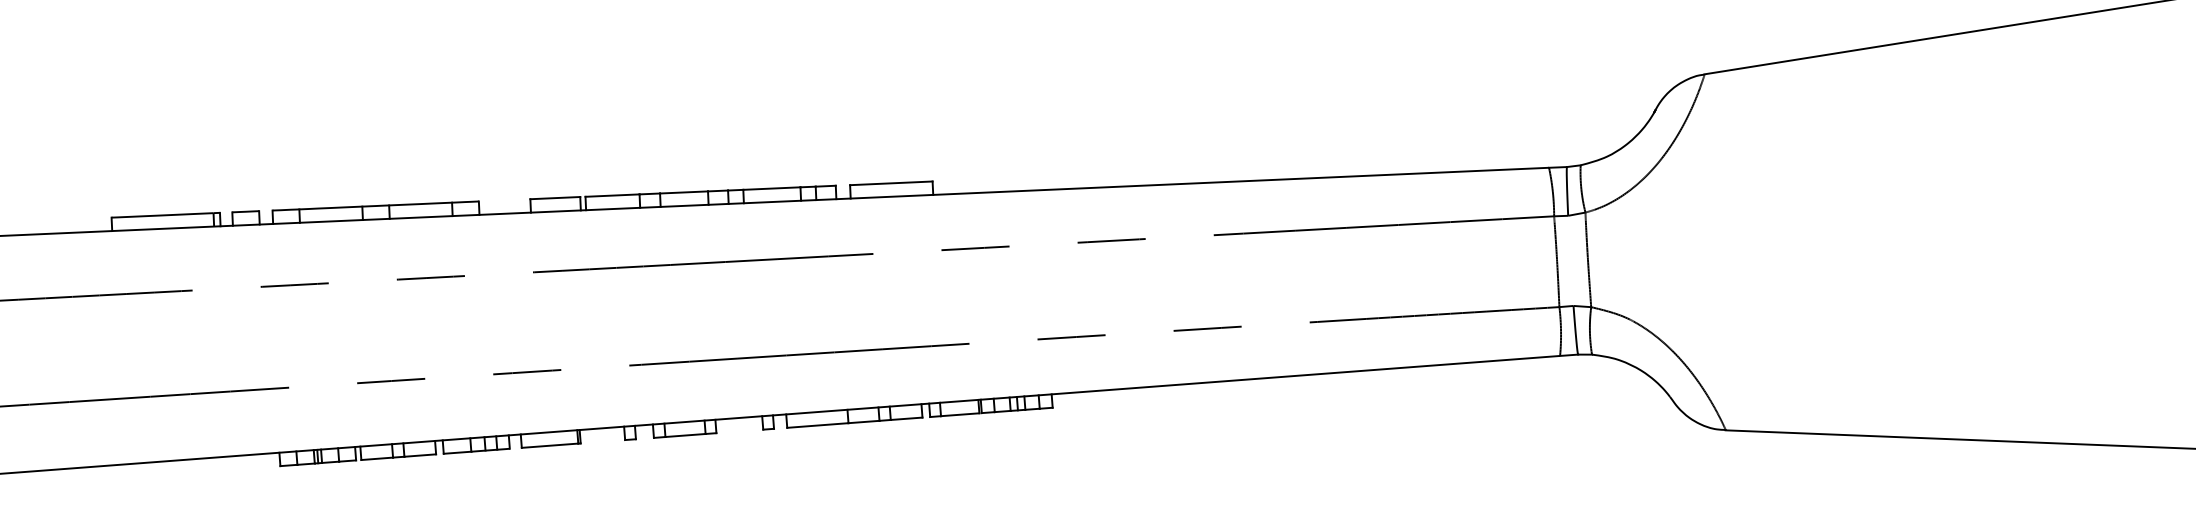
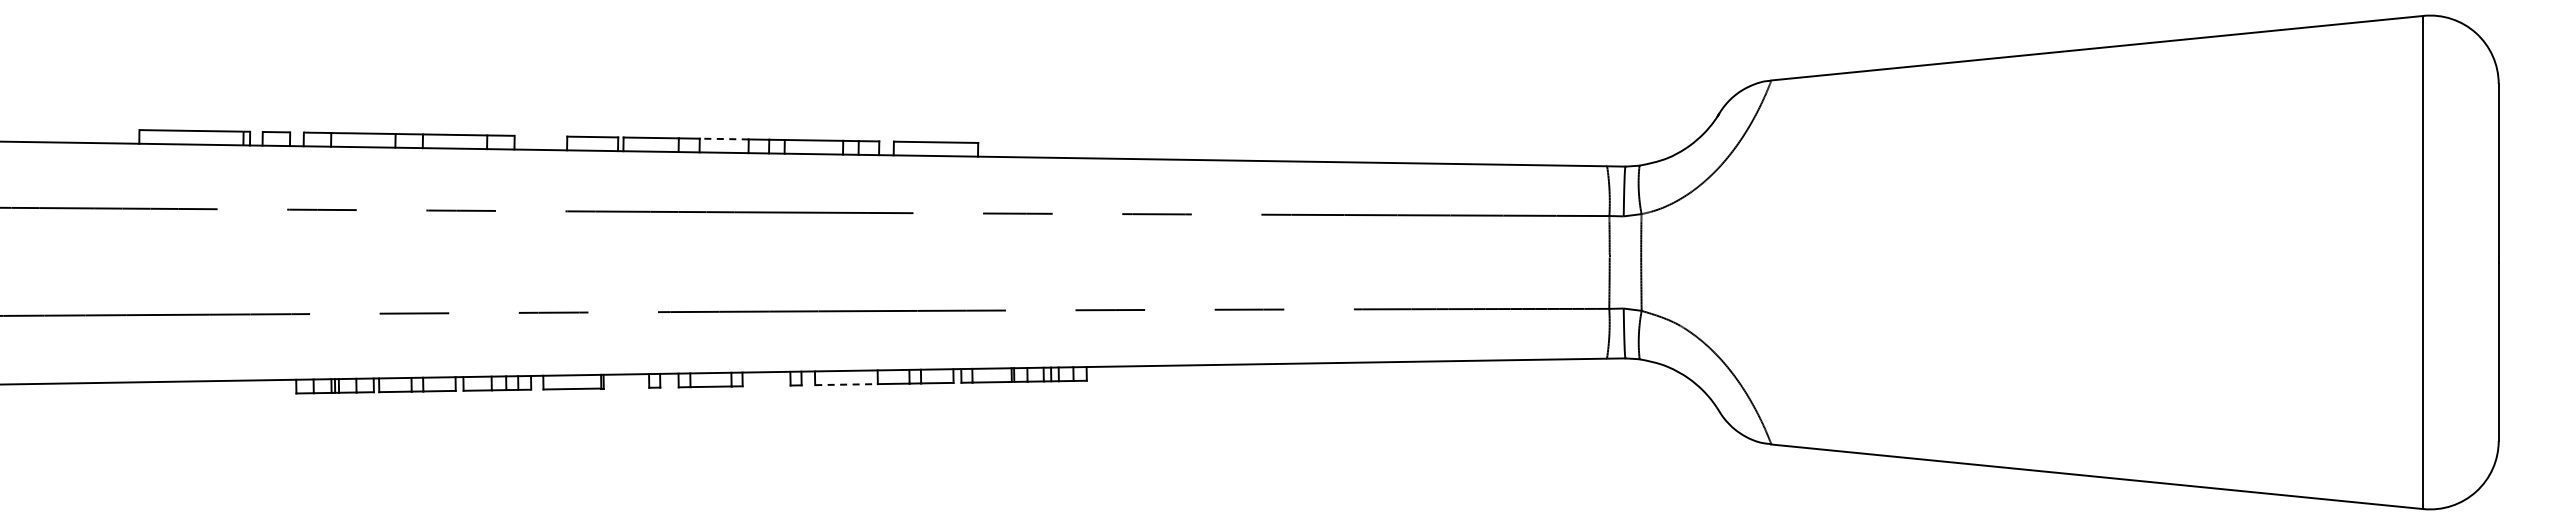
line: (683, 192) -> (723, 139), solid -> dashed
line: (818, 425) -> (847, 384), solid -> dashed

